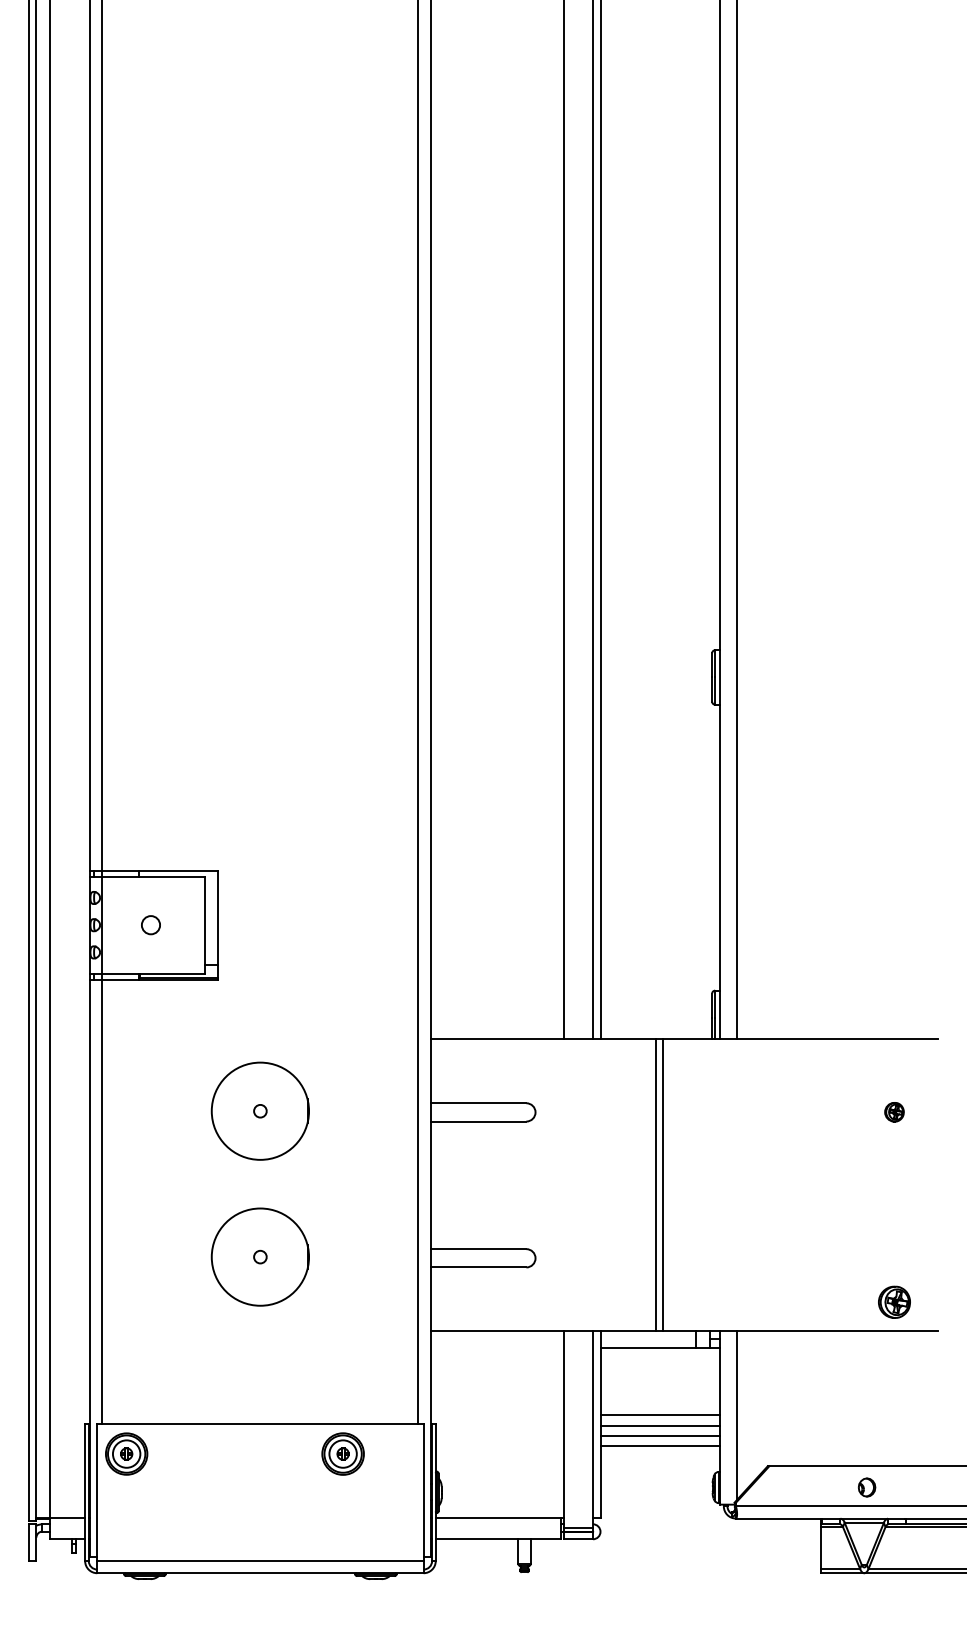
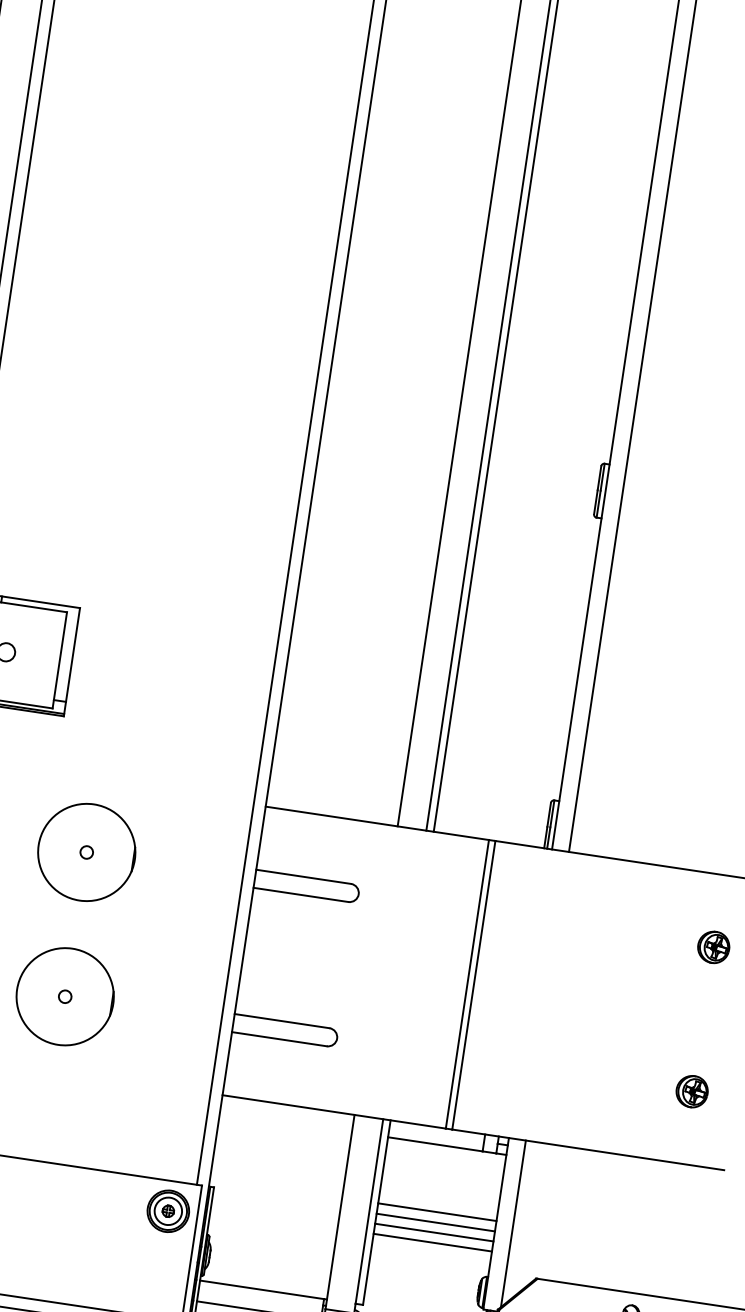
part: (894, 1111) -> (713, 946), size x1.67
part: (894, 1301) -> (692, 1090), moved
part: (342, 1453) -> (167, 1210), moved

